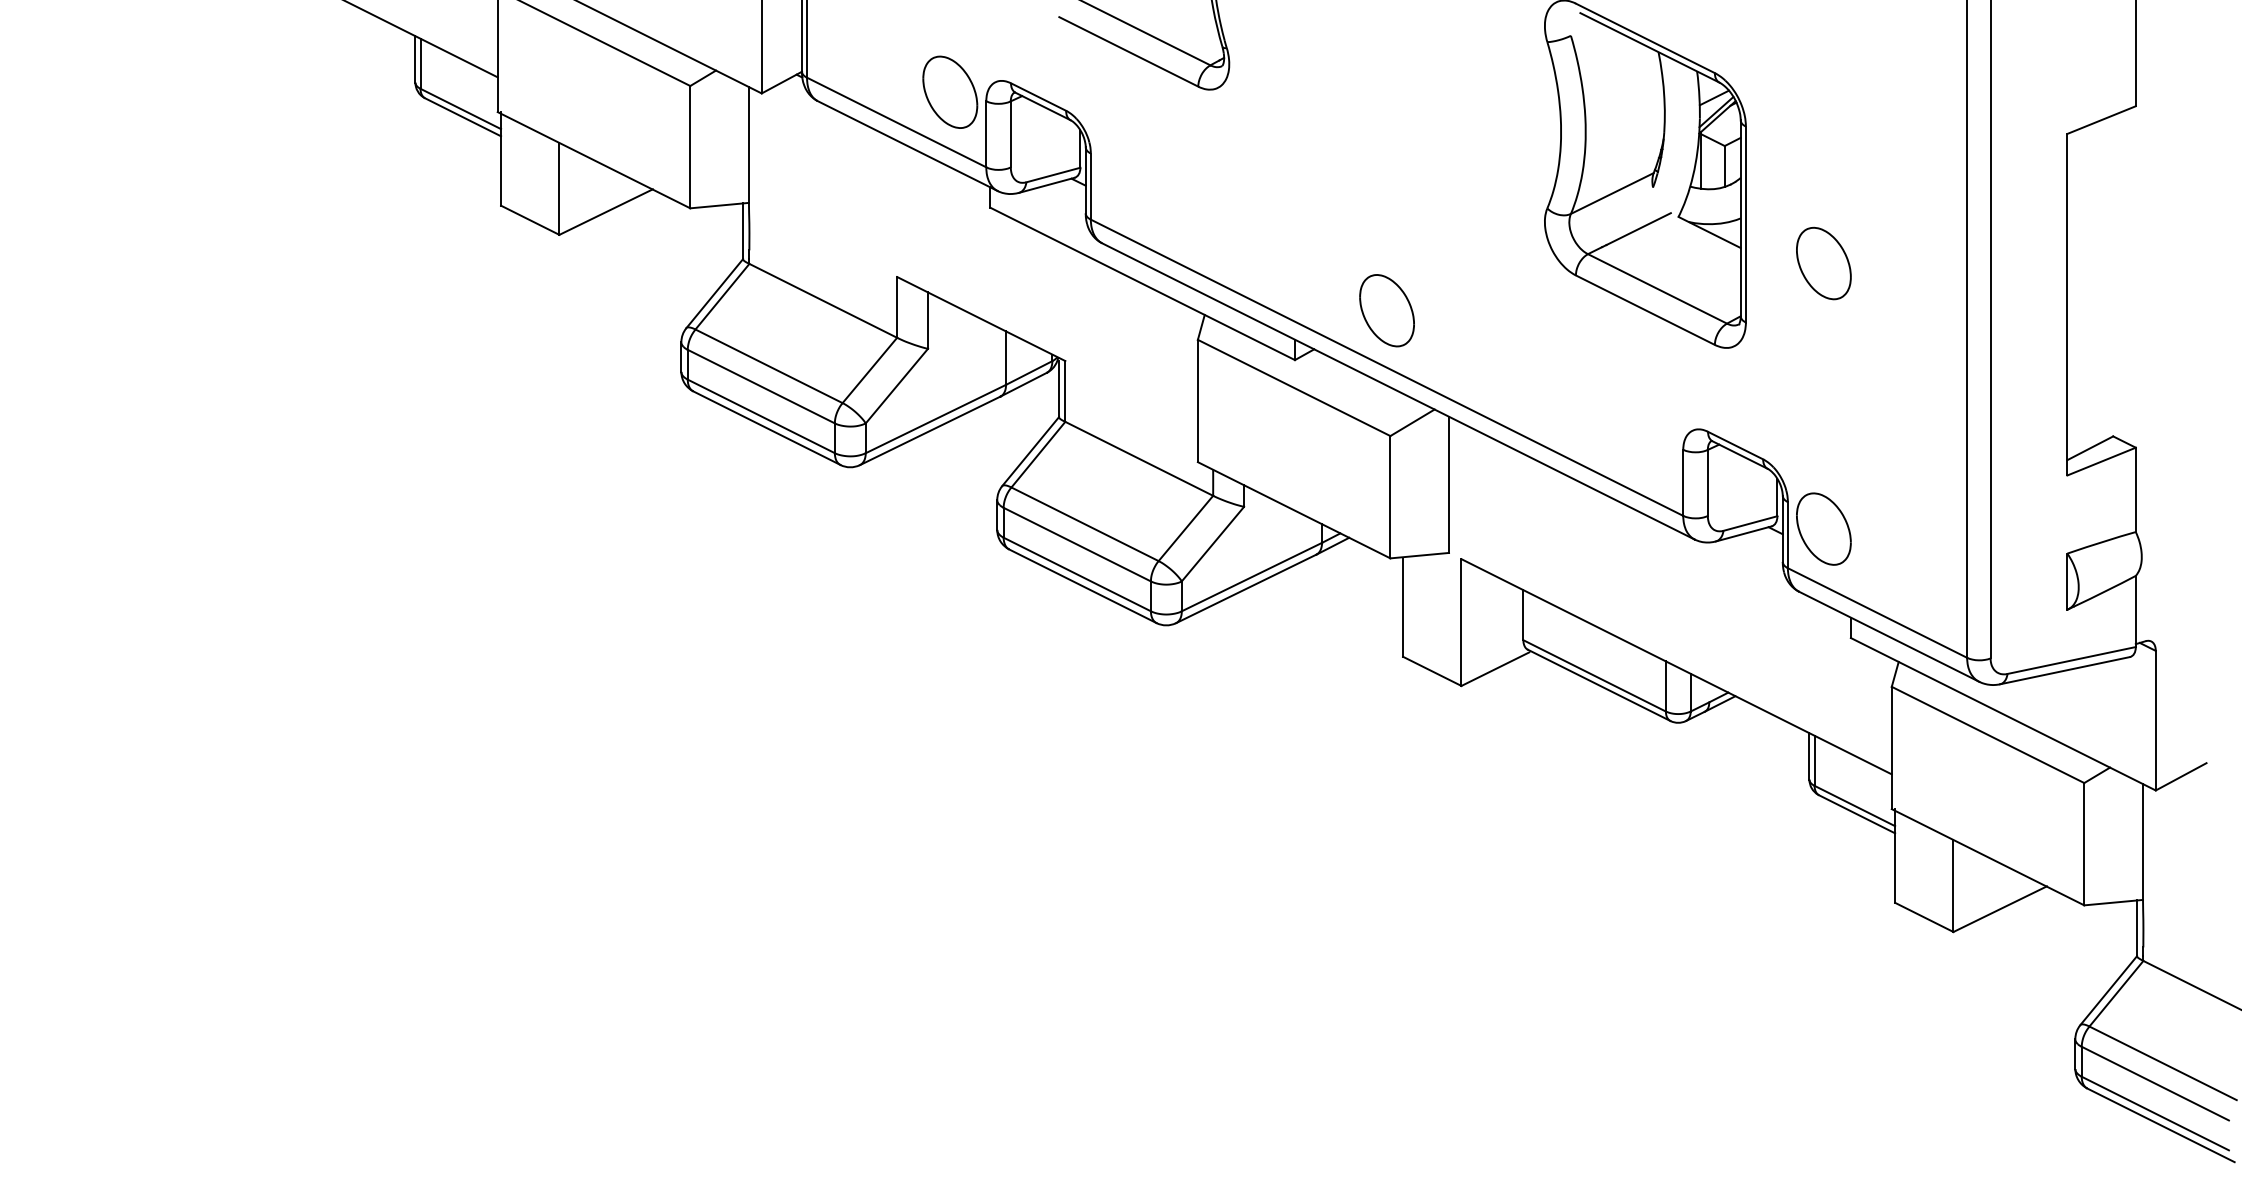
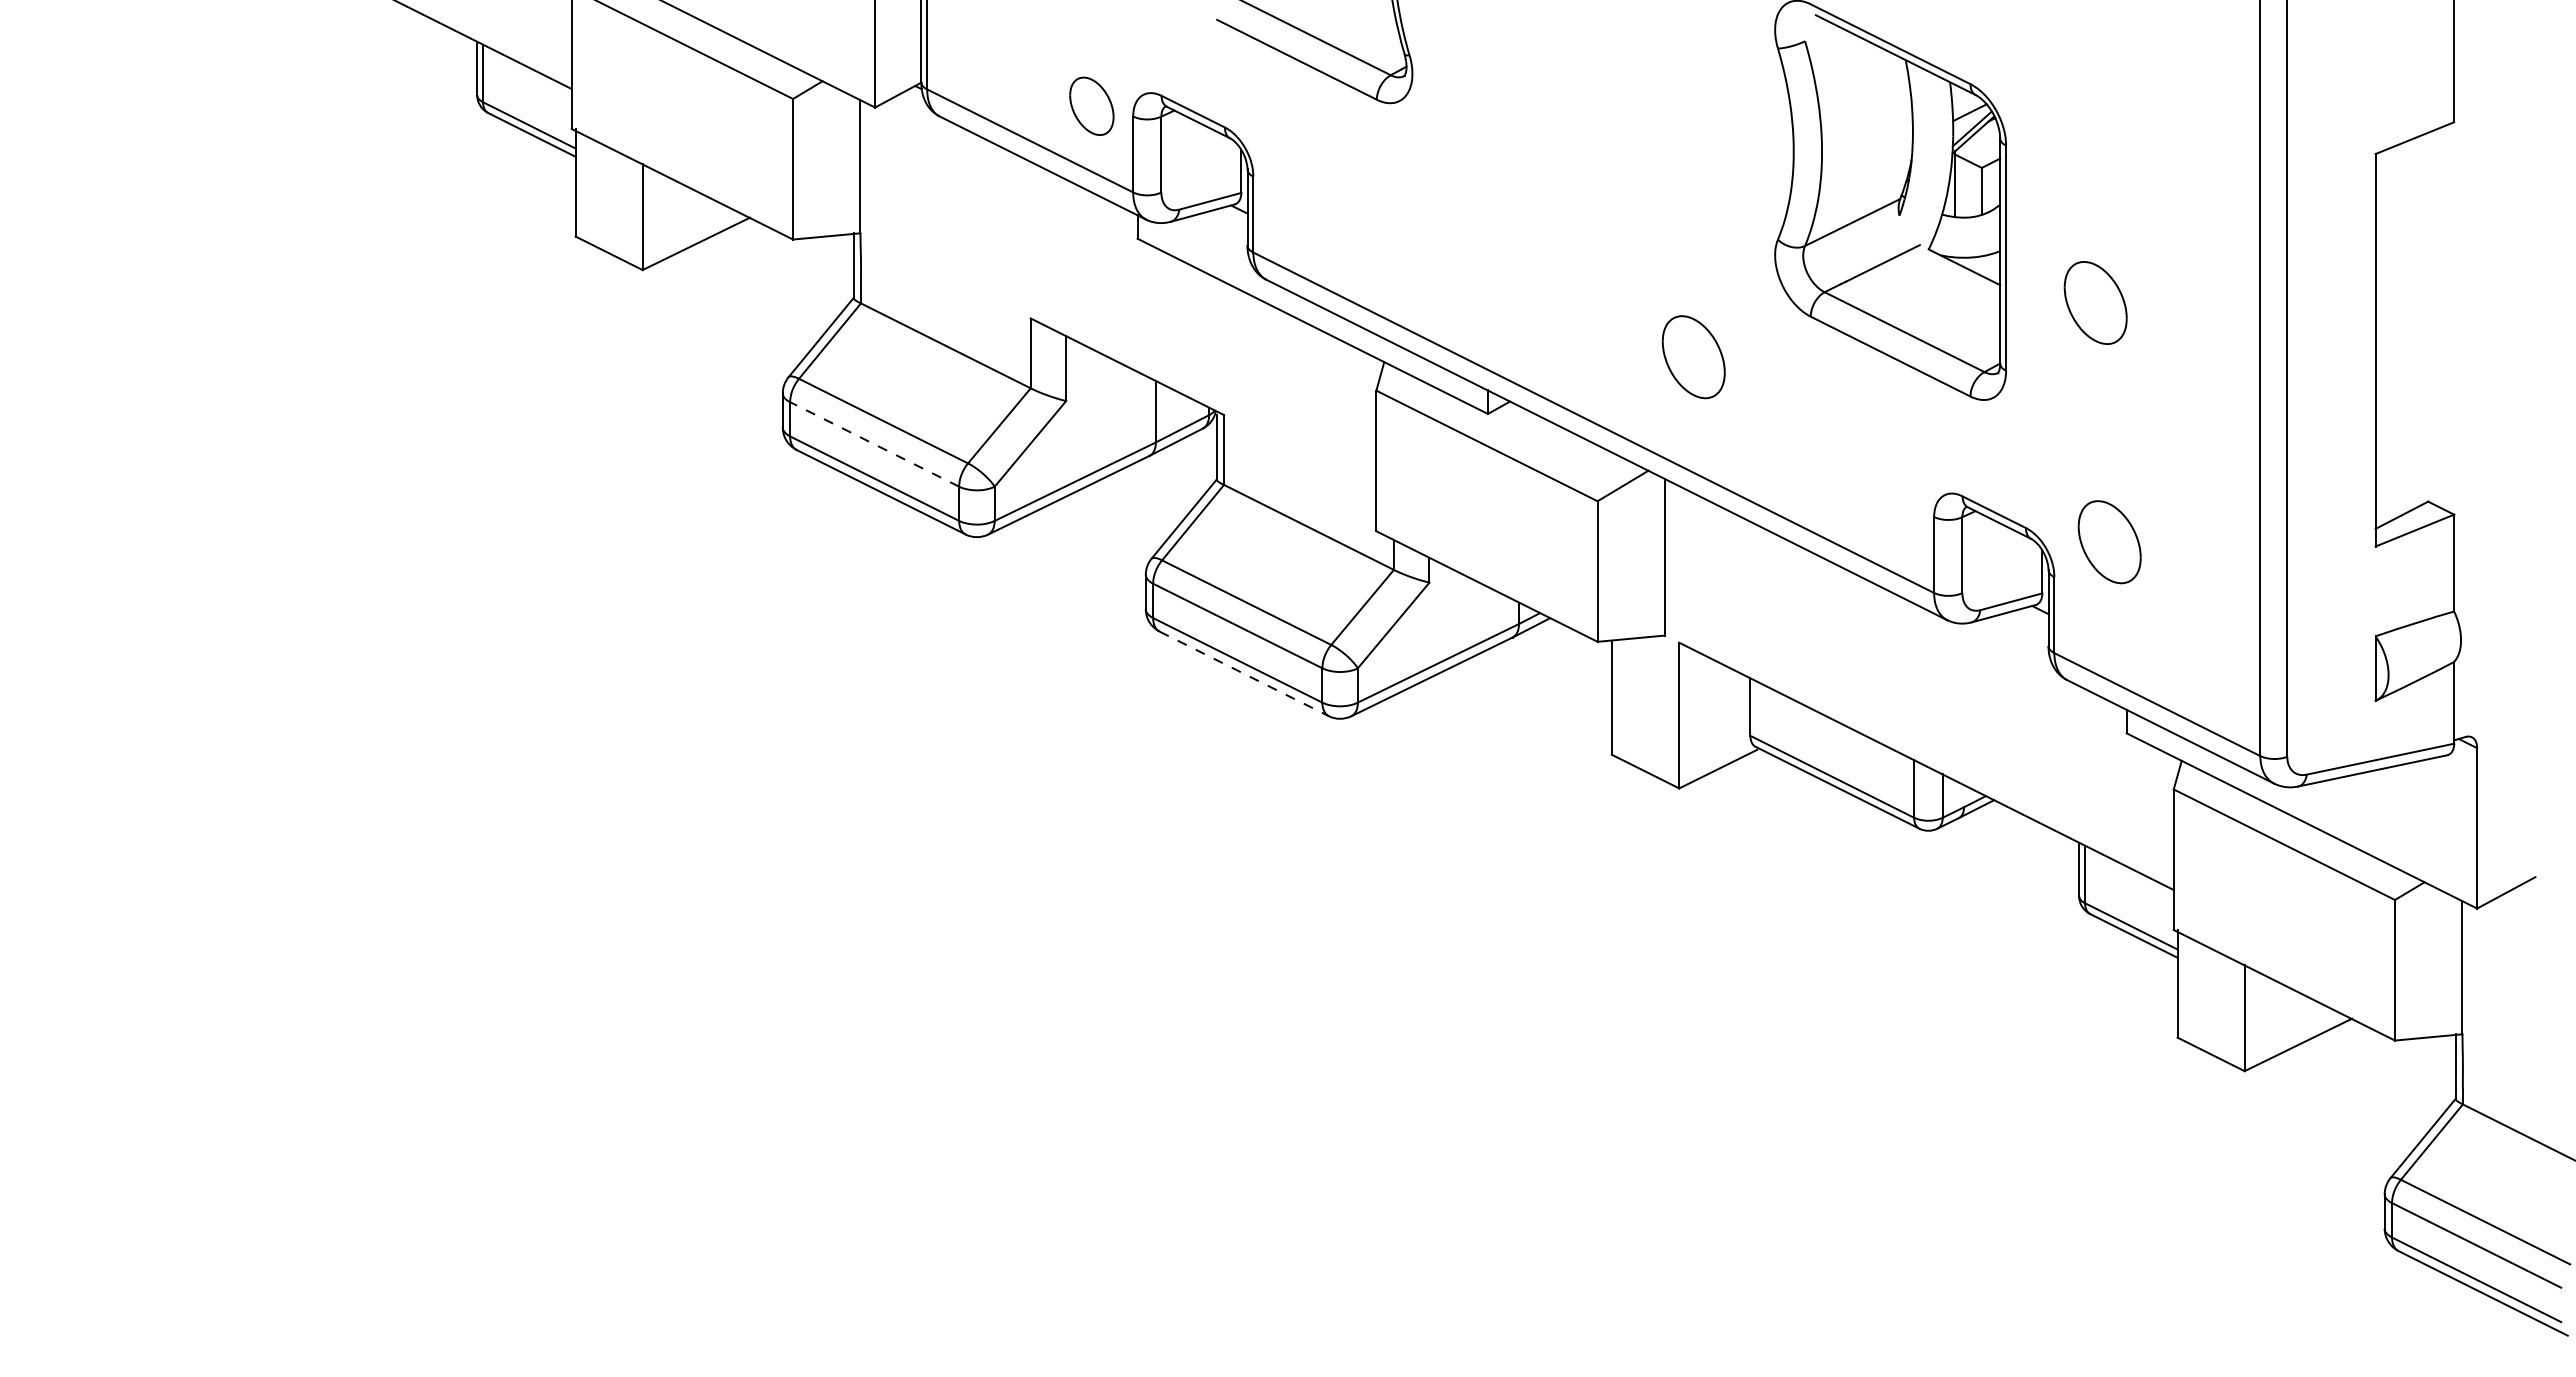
part: (950, 92) -> (1091, 106), size x0.7
part: (1386, 310) -> (1693, 357), moved
line: (761, 386) -> (874, 444), solid -> dashed
part: (1823, 529) -> (2109, 542), moved
line: (1083, 585) -> (1244, 673), solid -> dashed

